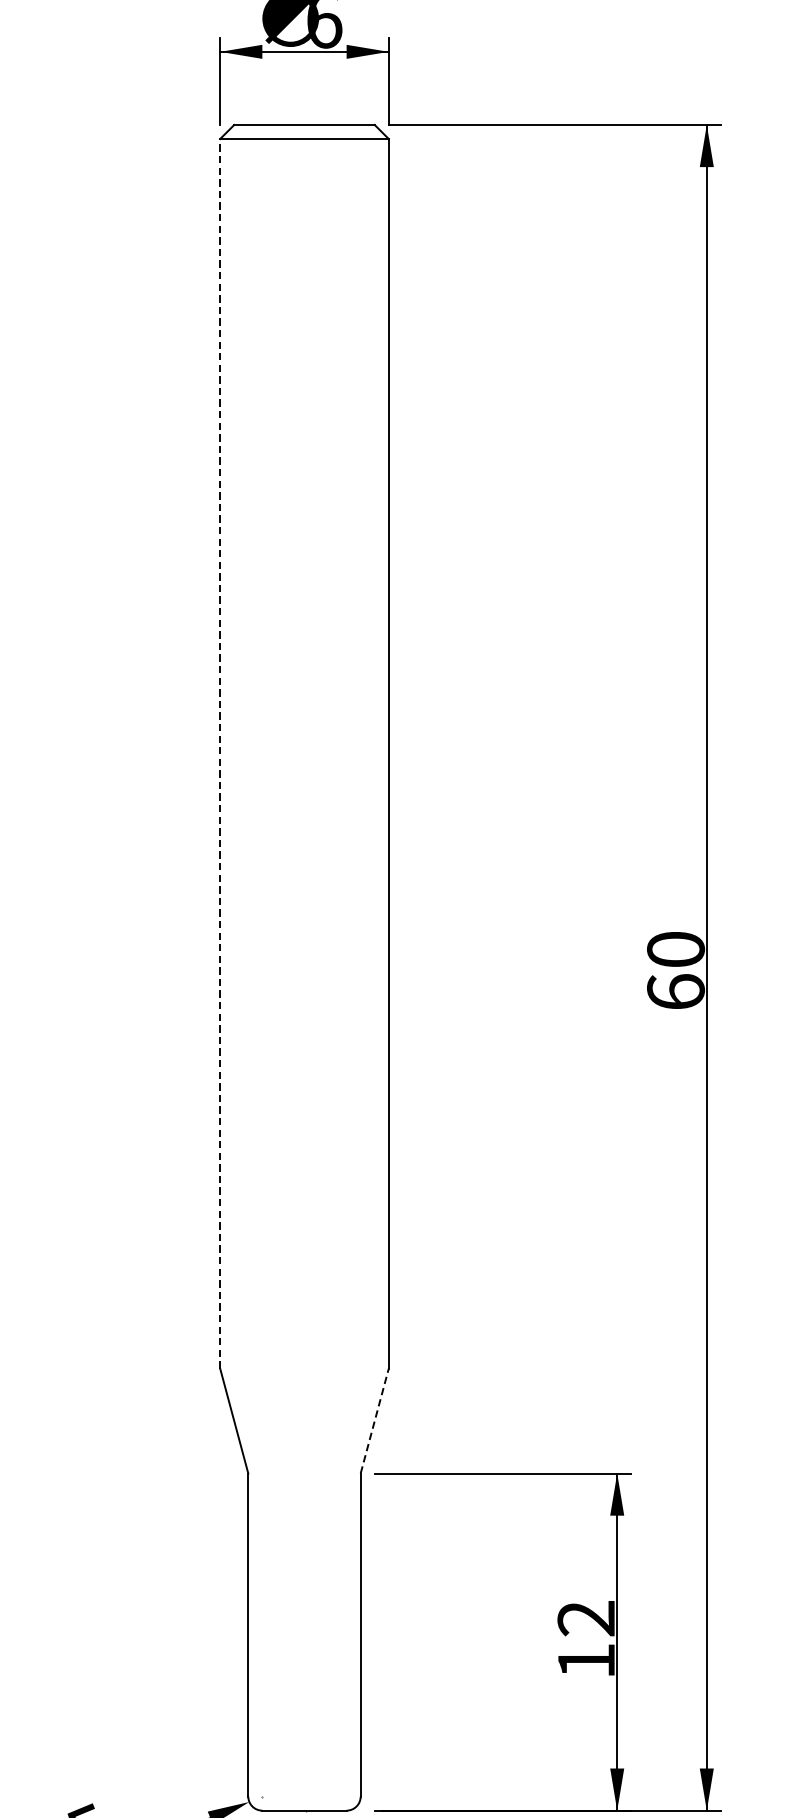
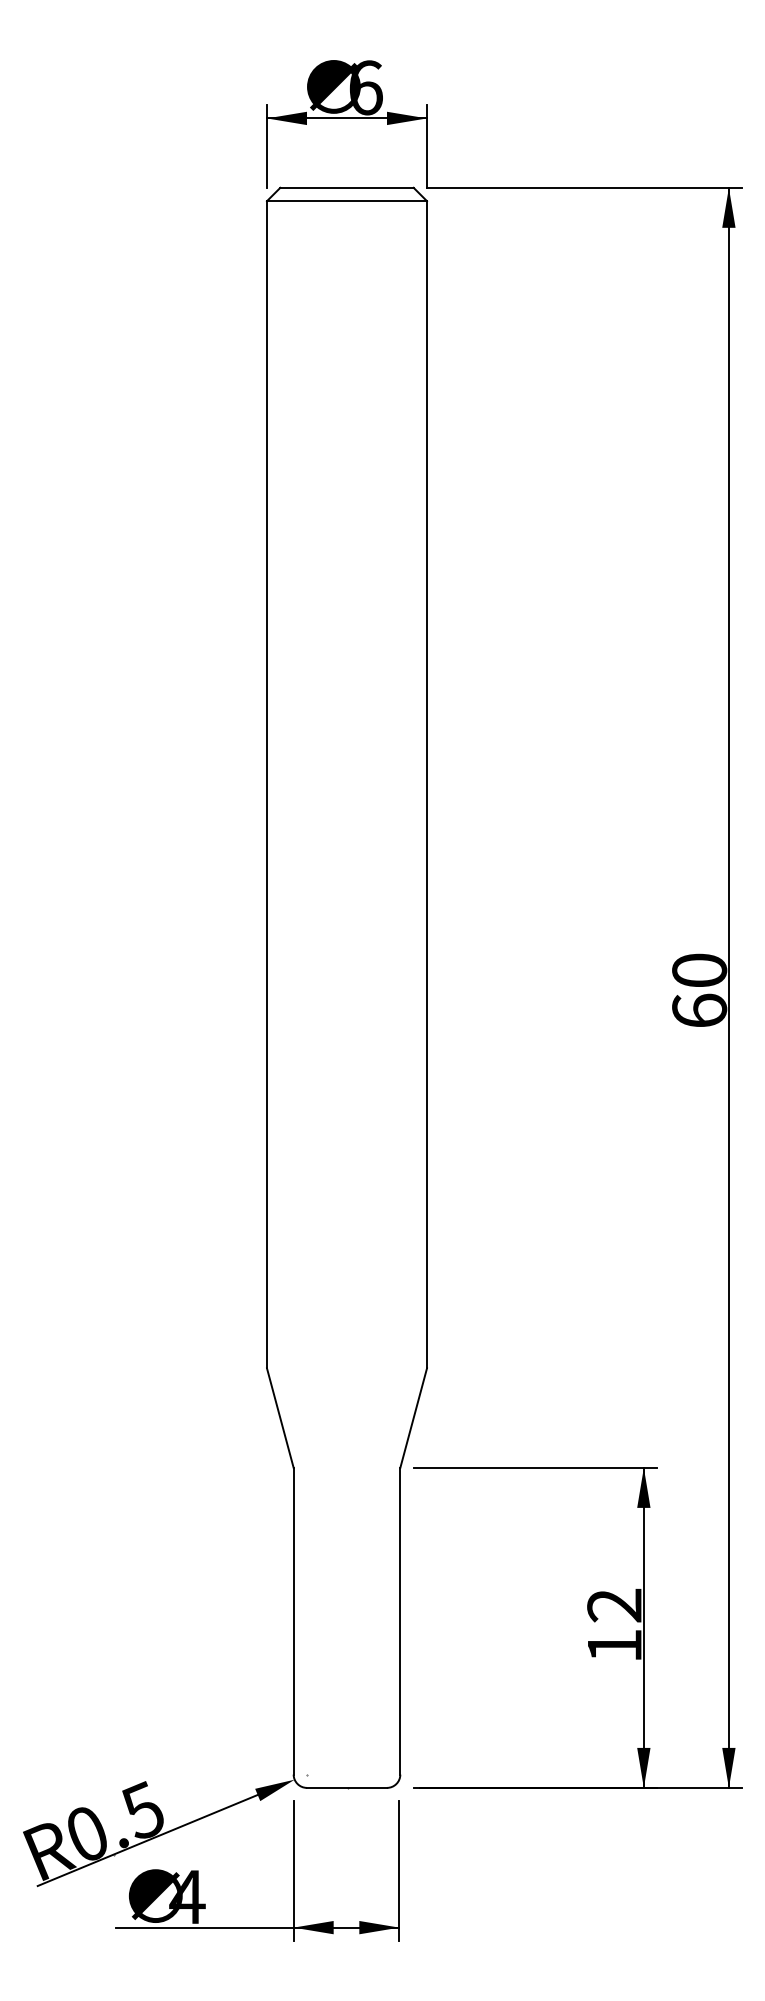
line: (220, 753) -> (267, 784), dashed -> solid
line: (374, 1421) -> (413, 1418), dashed -> solid

